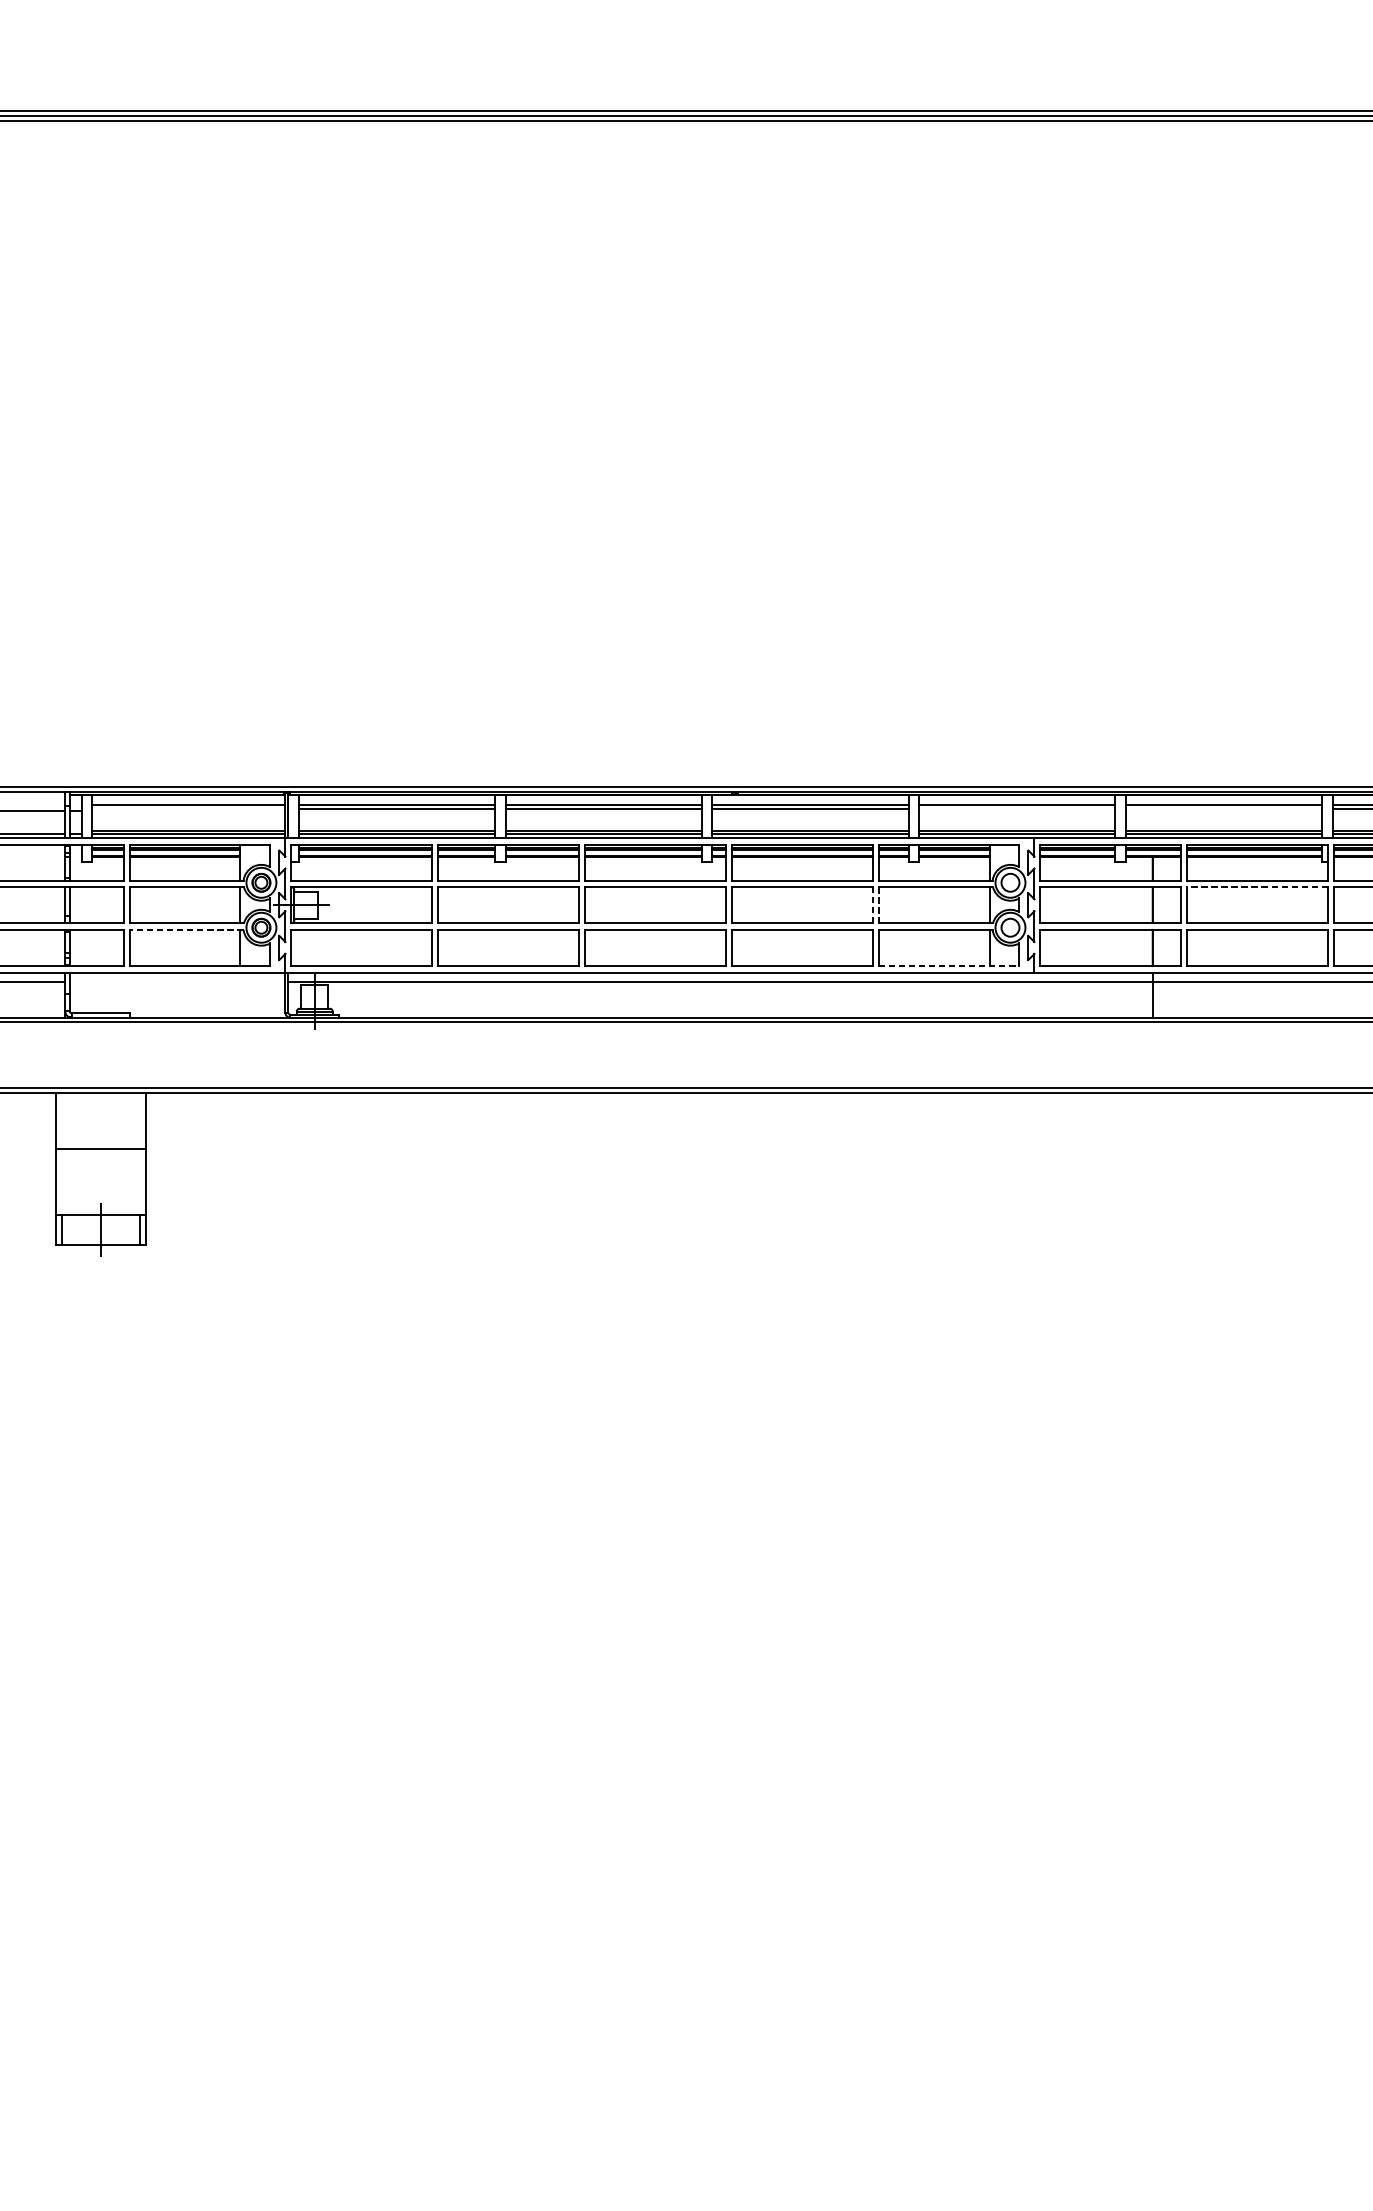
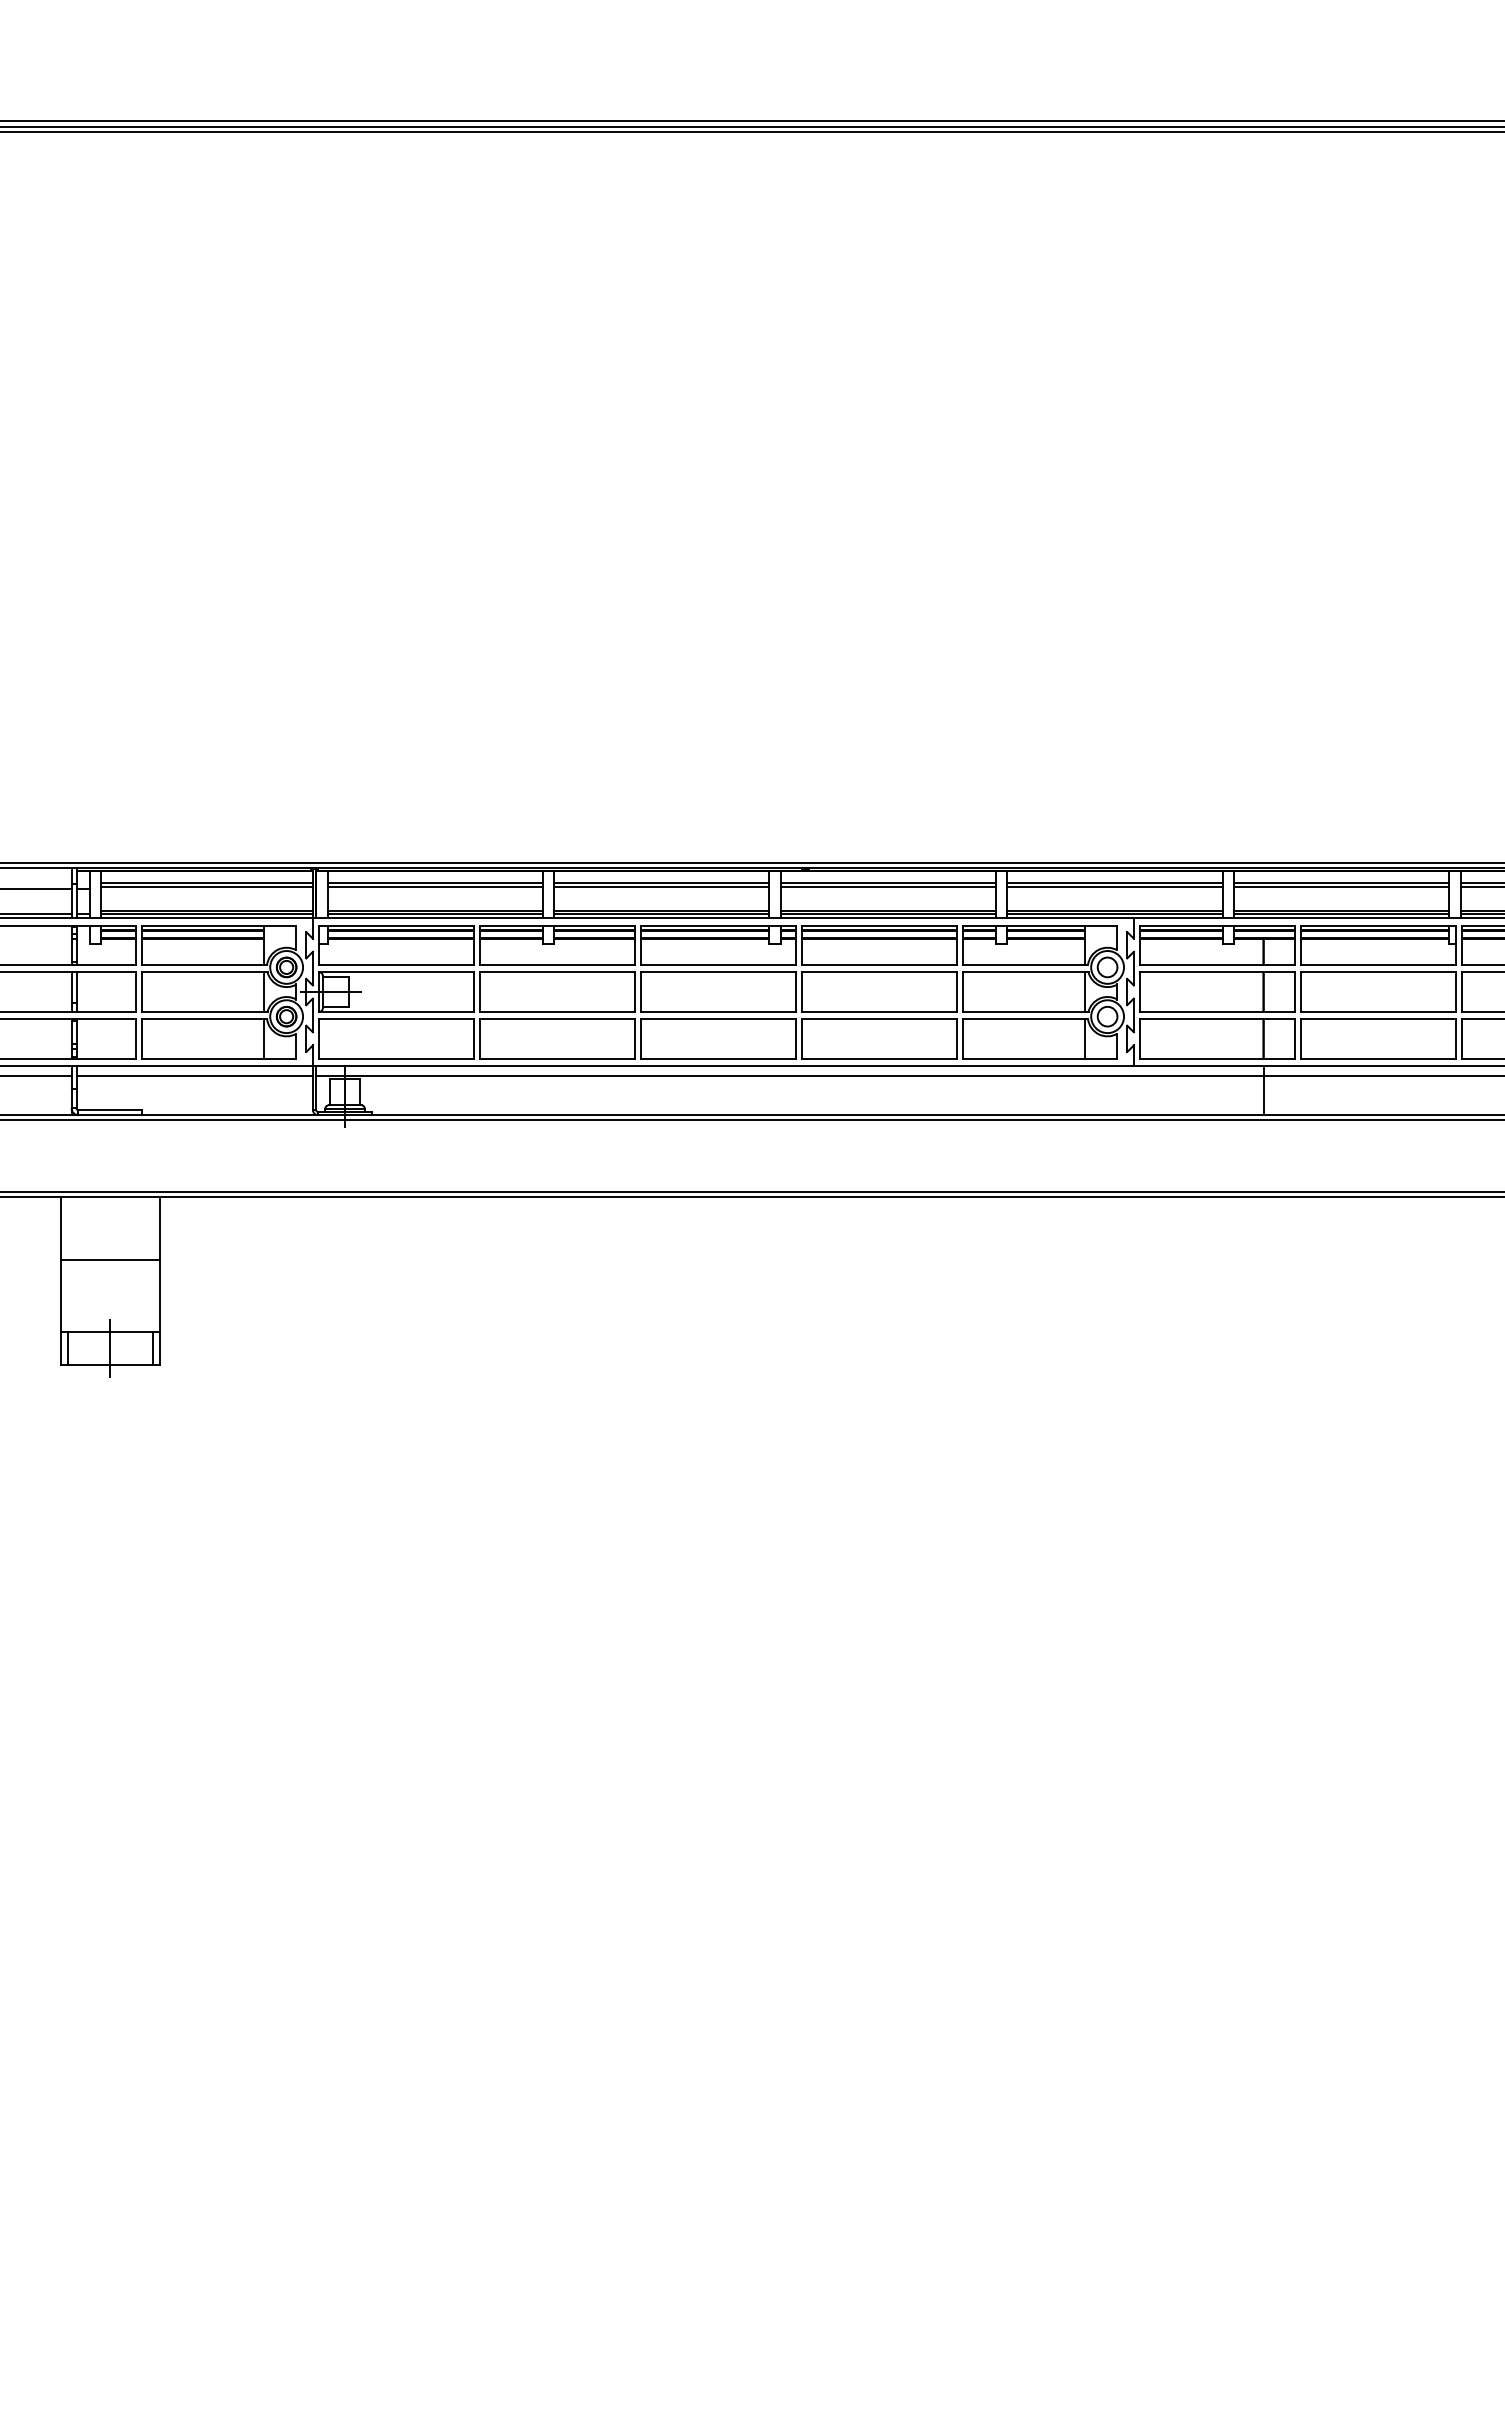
line: (188, 808) -> (206, 886), added
line: (1016, 808) -> (1114, 886), added
line: (1223, 808) -> (1341, 886), added
line: (1257, 887) -> (1378, 972), dashed -> solid
line: (872, 905) -> (956, 992), dashed -> solid
line: (879, 905) -> (963, 992), dashed -> solid
line: (186, 930) -> (204, 1019), dashed -> solid
line: (949, 965) -> (1040, 1058), dashed -> solid
line: (177, 982) -> (194, 1076), added

